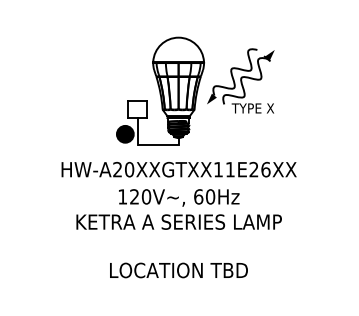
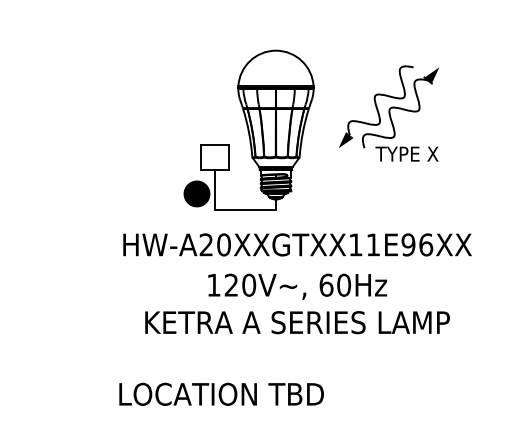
part: (160, 90) -> (249, 129), moved
text: (253, 169) -> (407, 244), HW-A20XXGTXX11E26XX -> HW-A20XXGTXX11E96XX
text: (178, 270) -> (220, 394), moved

